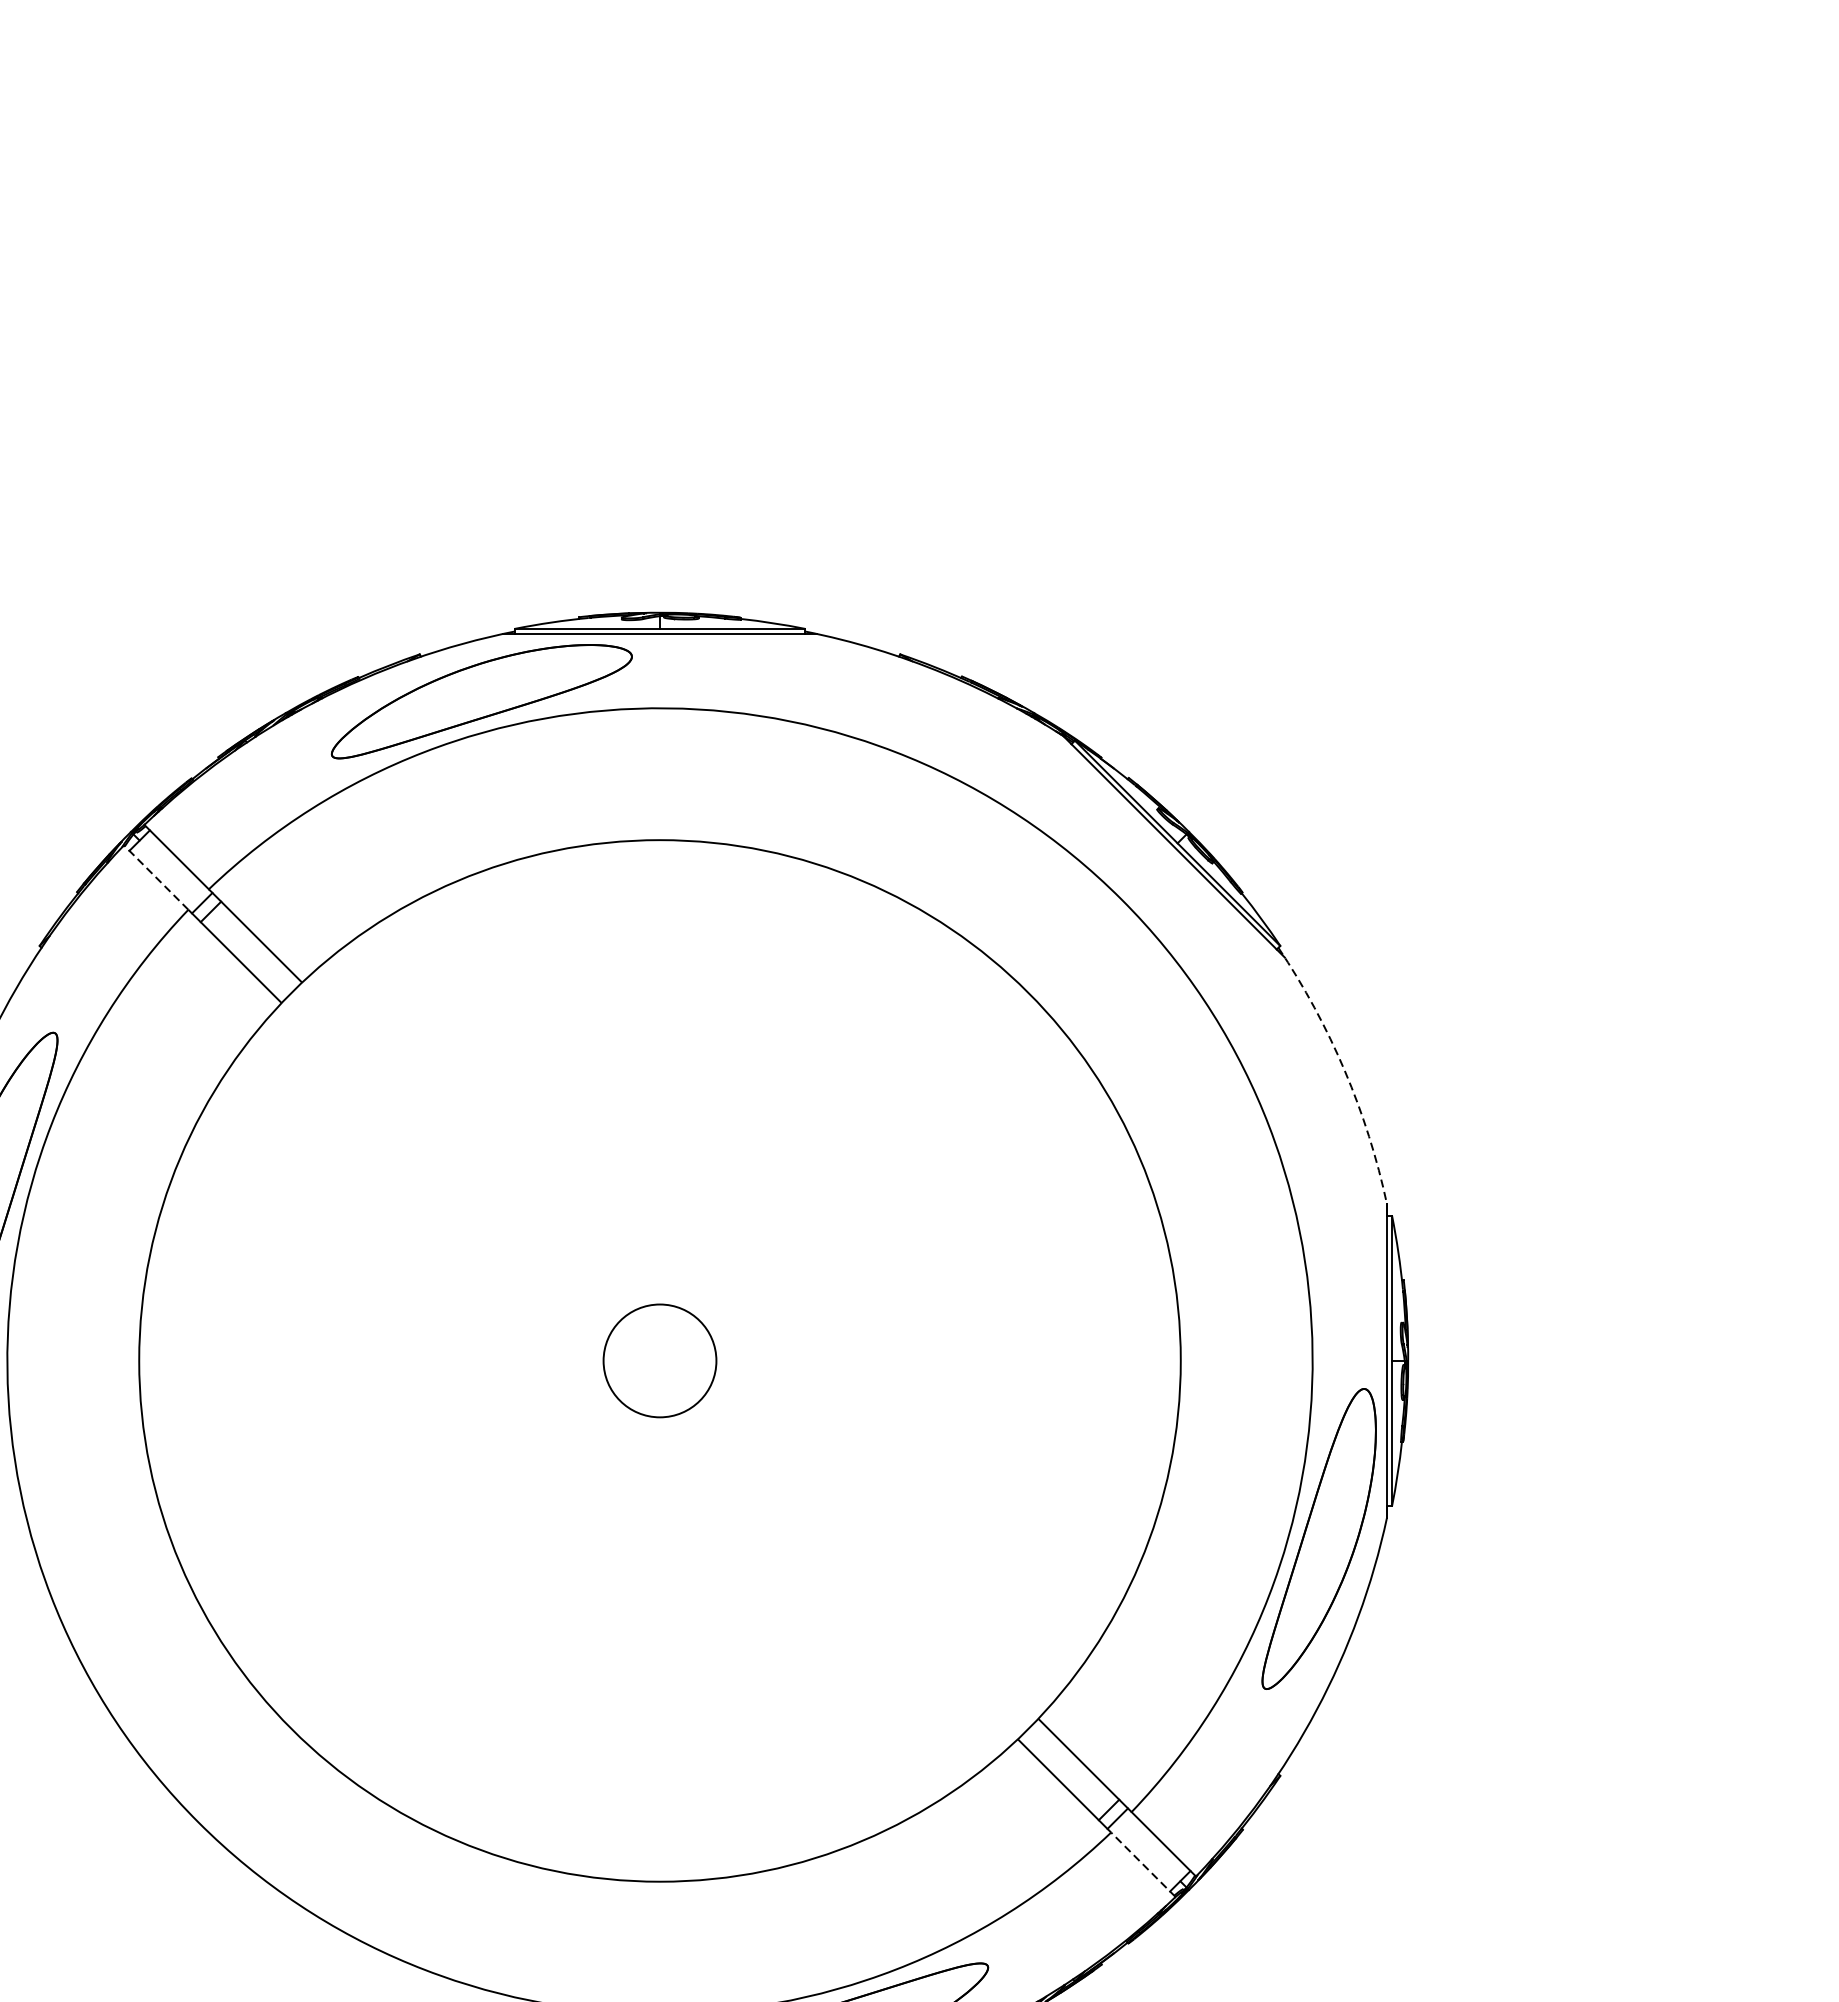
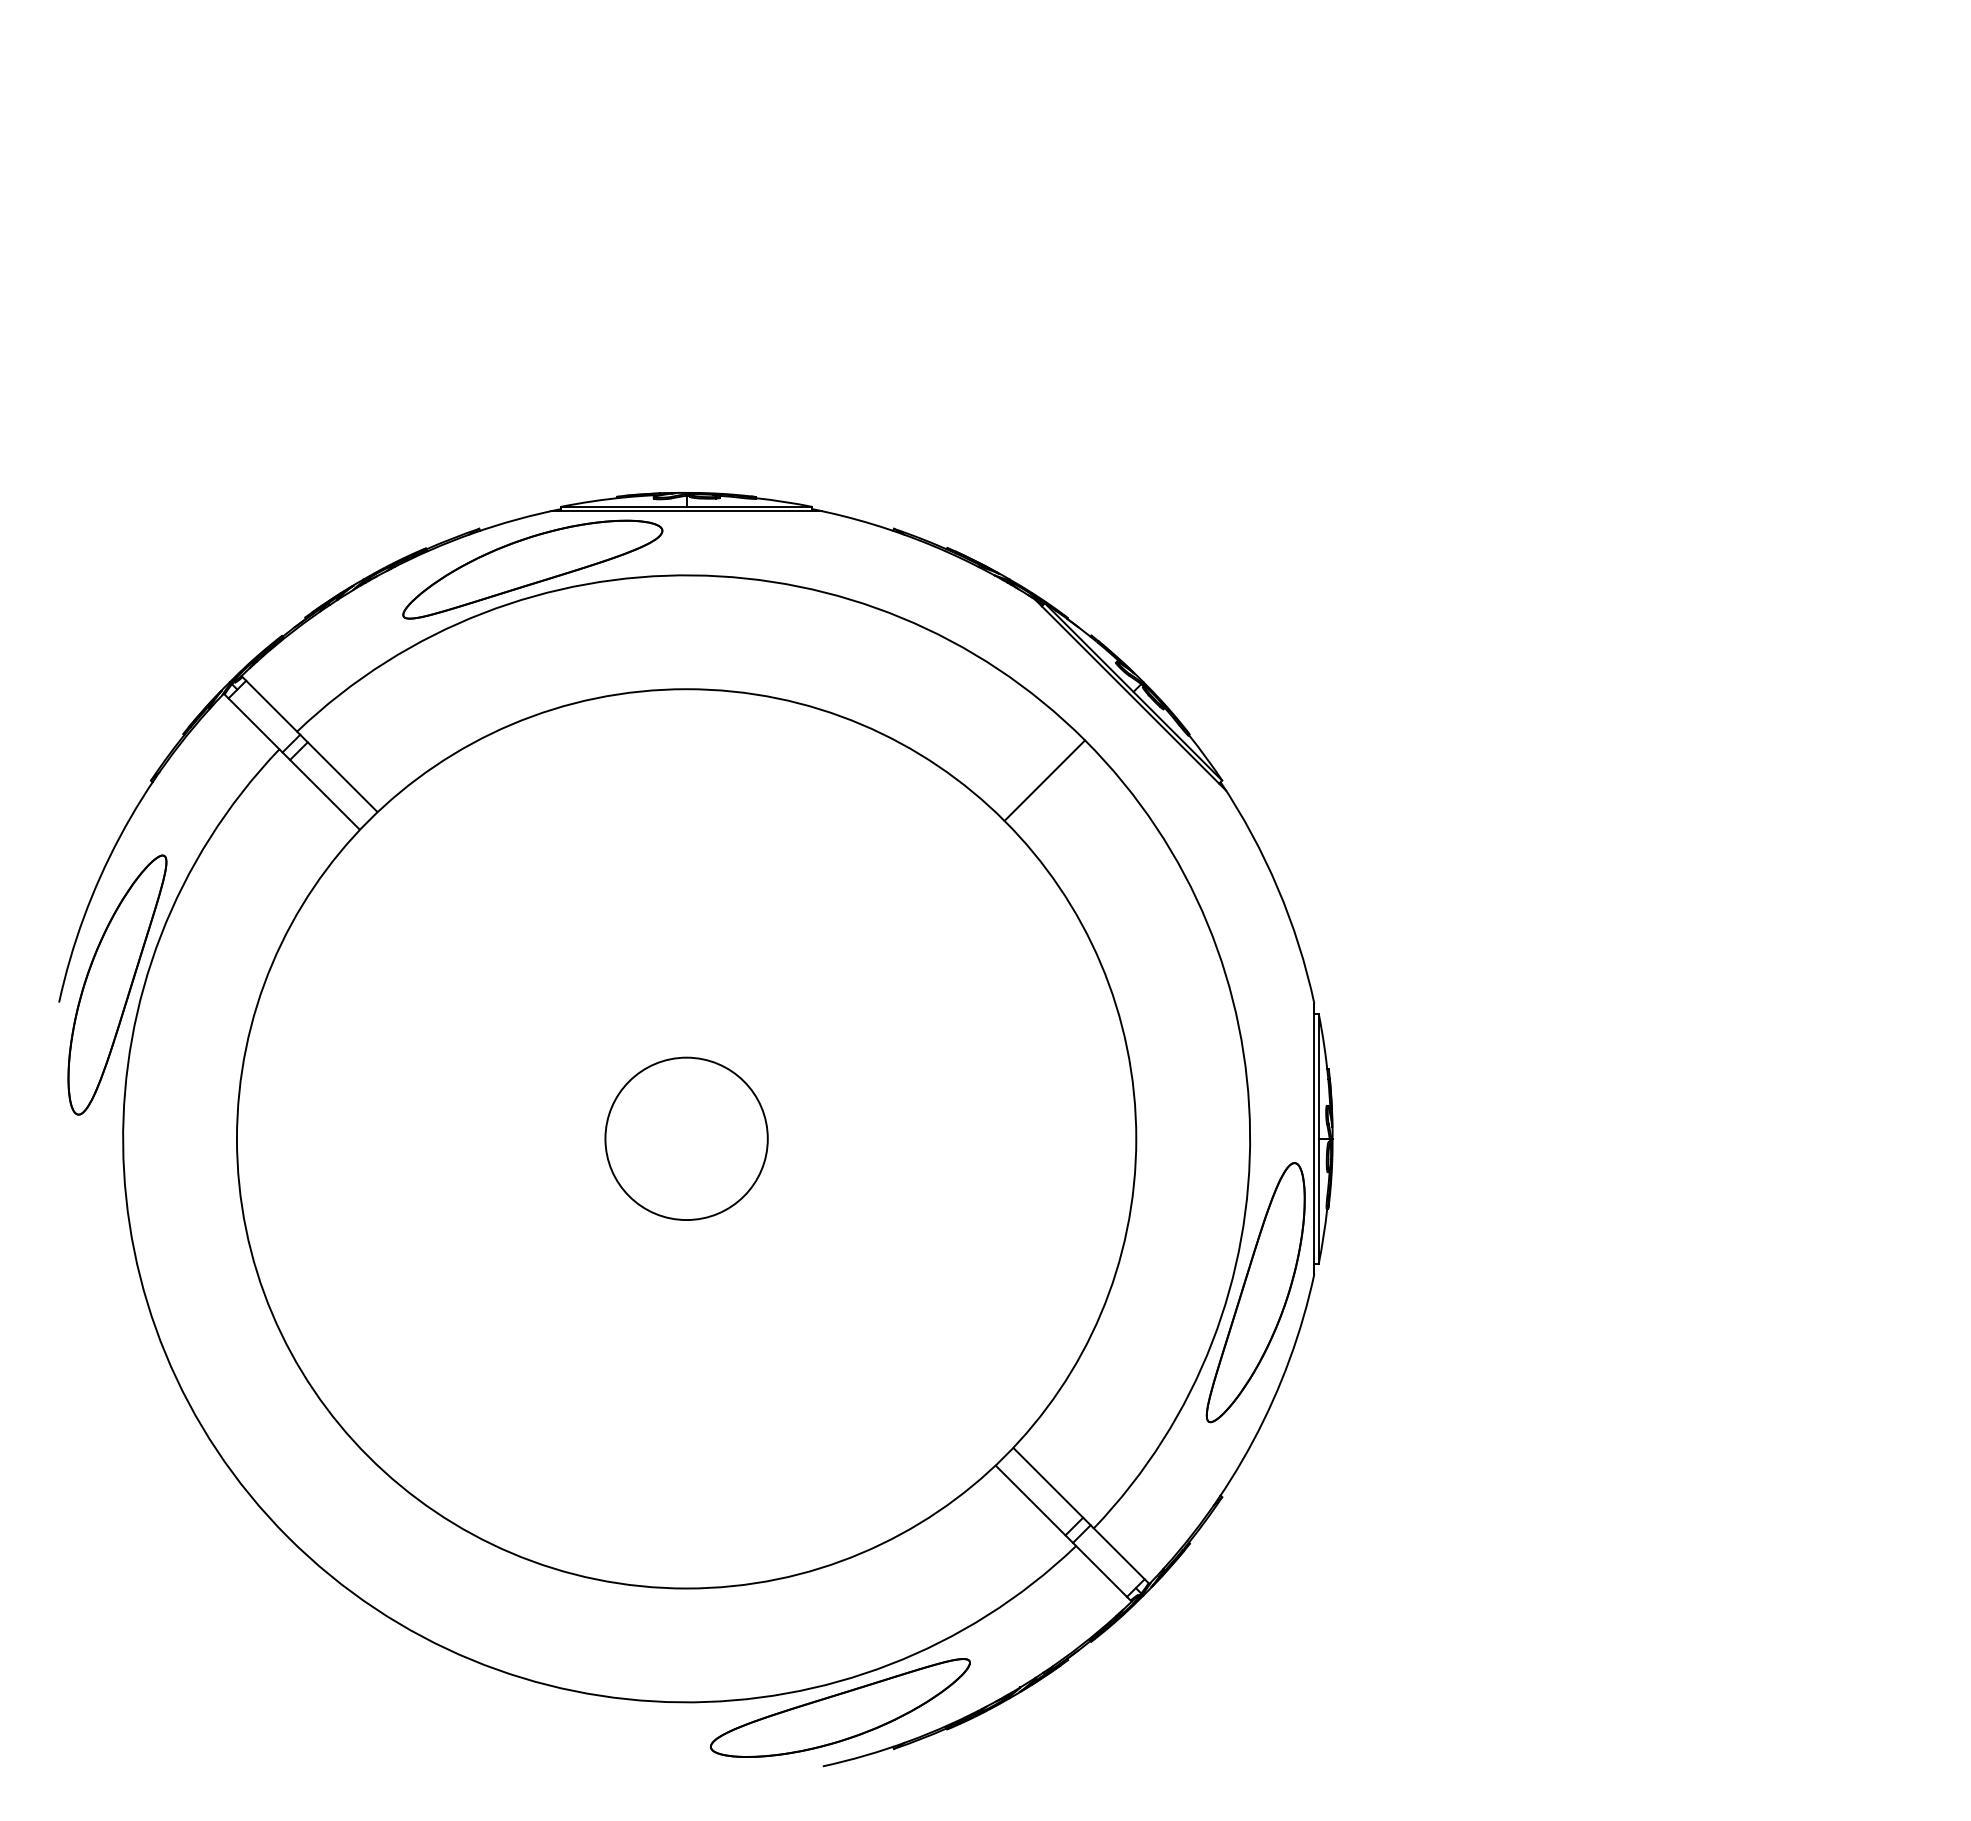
line: (156, 877) -> (251, 721), dashed -> solid
line: (1074, 945) -> (1044, 780), added
arc: (1344, 1070) -> (1277, 888), dashed -> solid
circle: (659, 1360) -> (686, 1138), size x1.67
line: (1142, 1864) -> (1103, 1573), dashed -> solid

